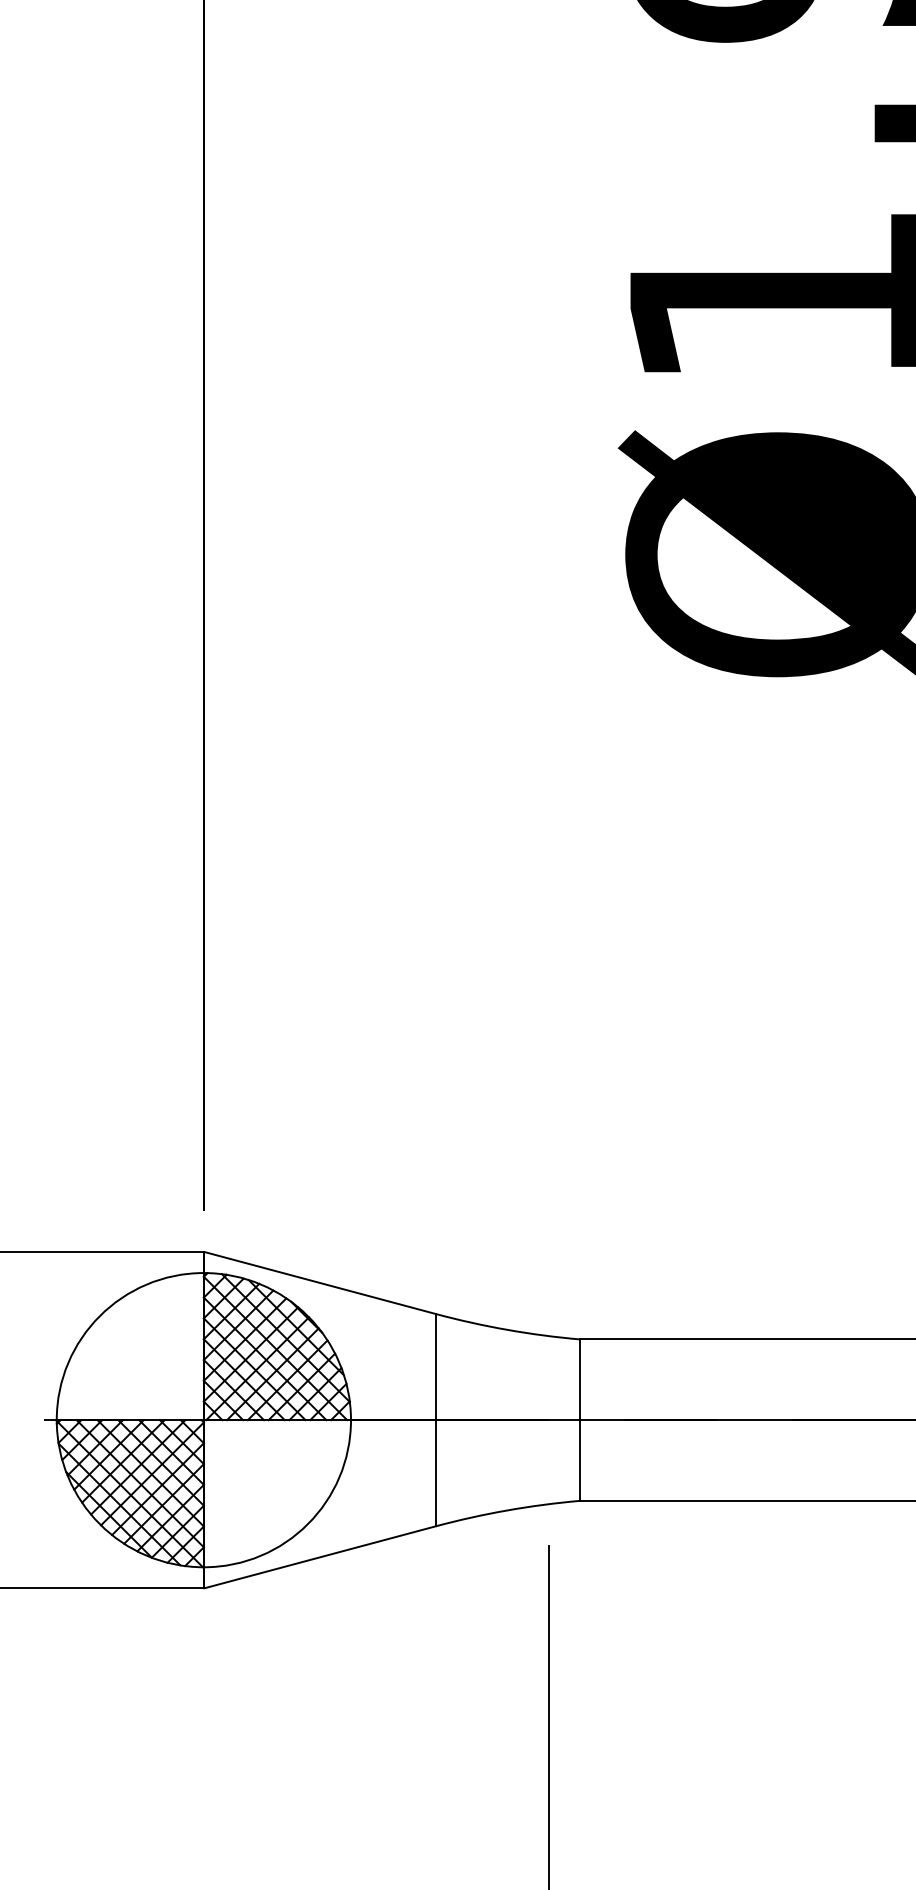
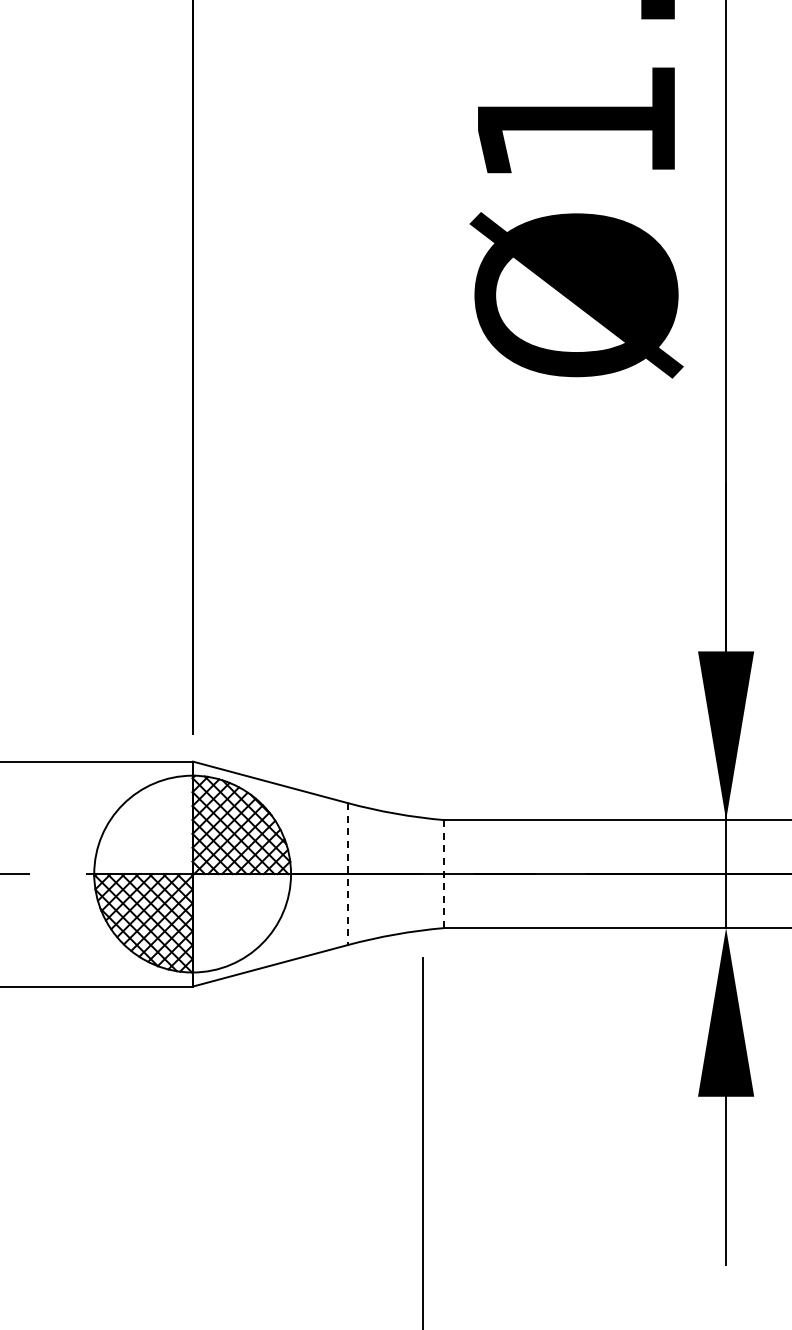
line: (435, 1420) -> (347, 874), solid -> dashed
line: (580, 1420) -> (444, 874), solid -> dashed

